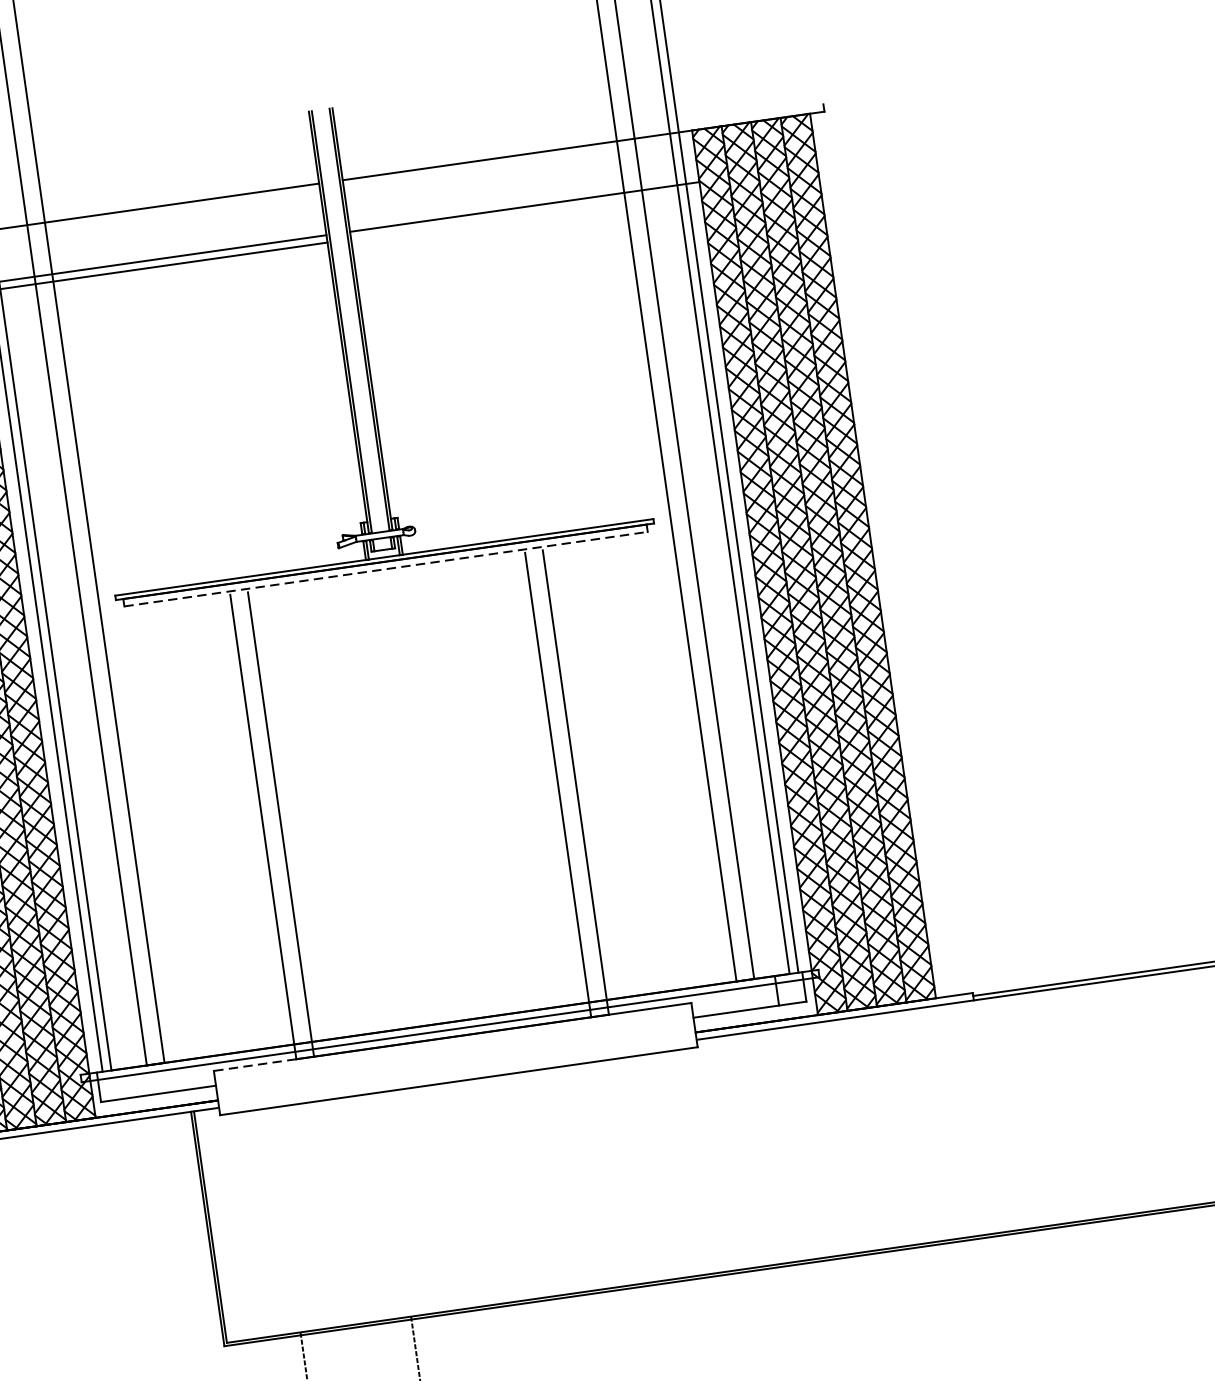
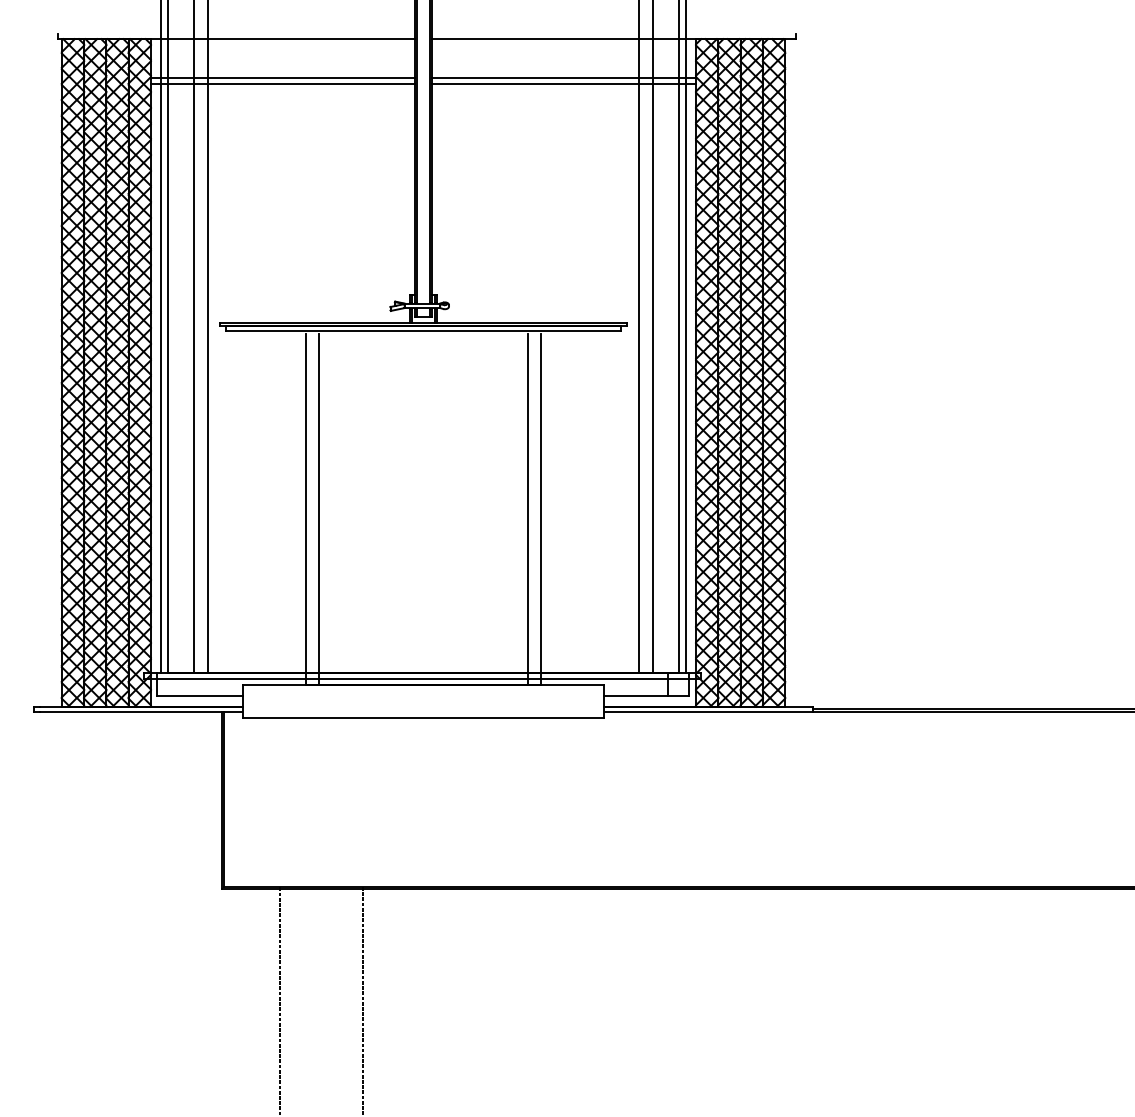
line: (526, 214) -> (564, 83), added
line: (386, 569) -> (423, 331), dashed -> solid
line: (253, 1065) -> (273, 684), dashed -> solid

